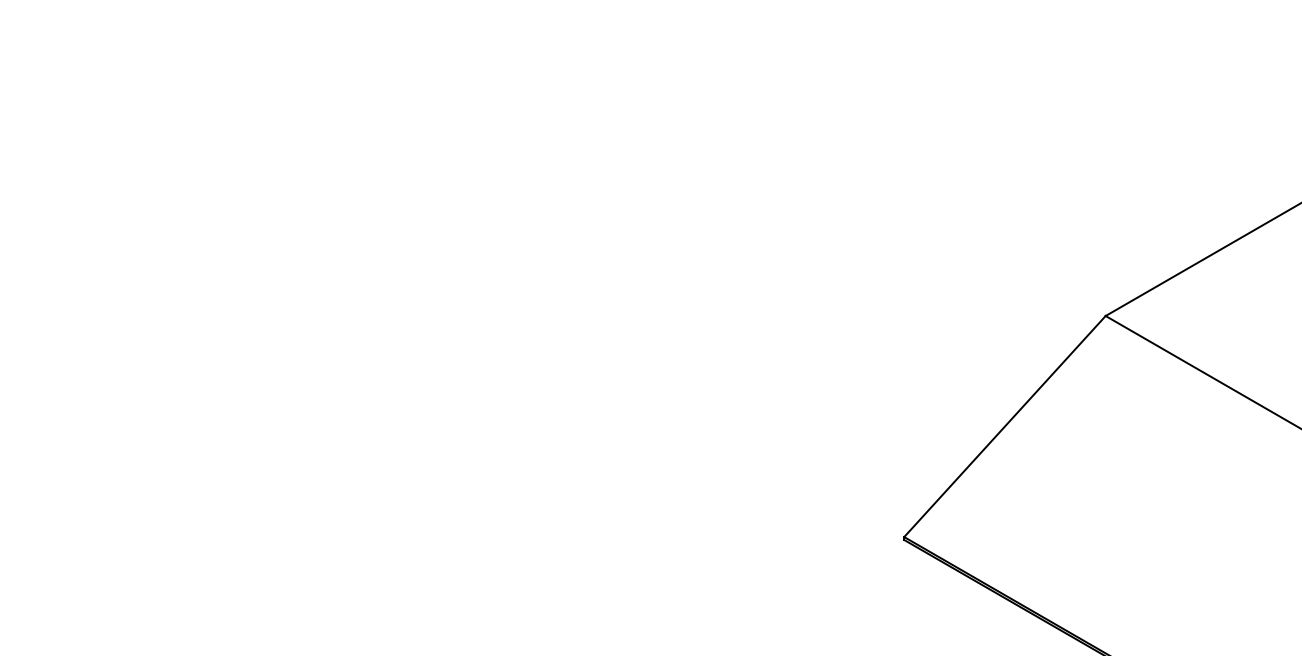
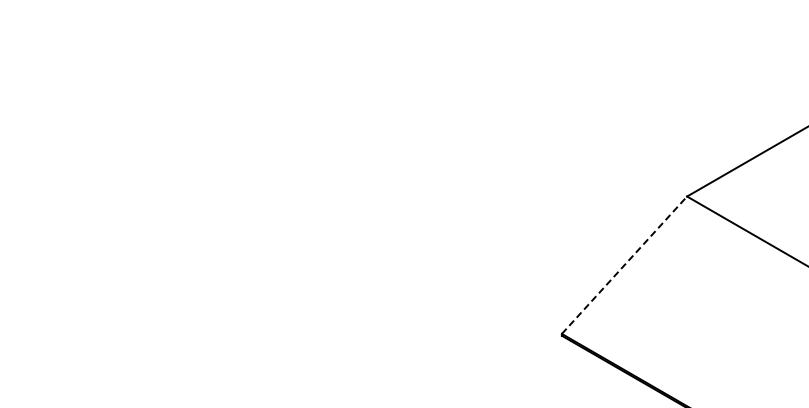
line: (1004, 426) -> (624, 265), solid -> dashed

